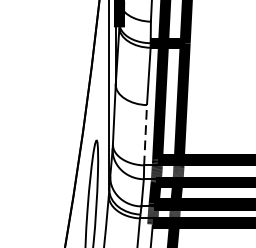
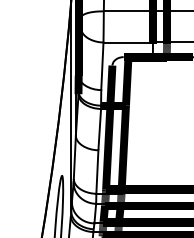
line: (145, 135) -> (97, 172), dashed -> solid

